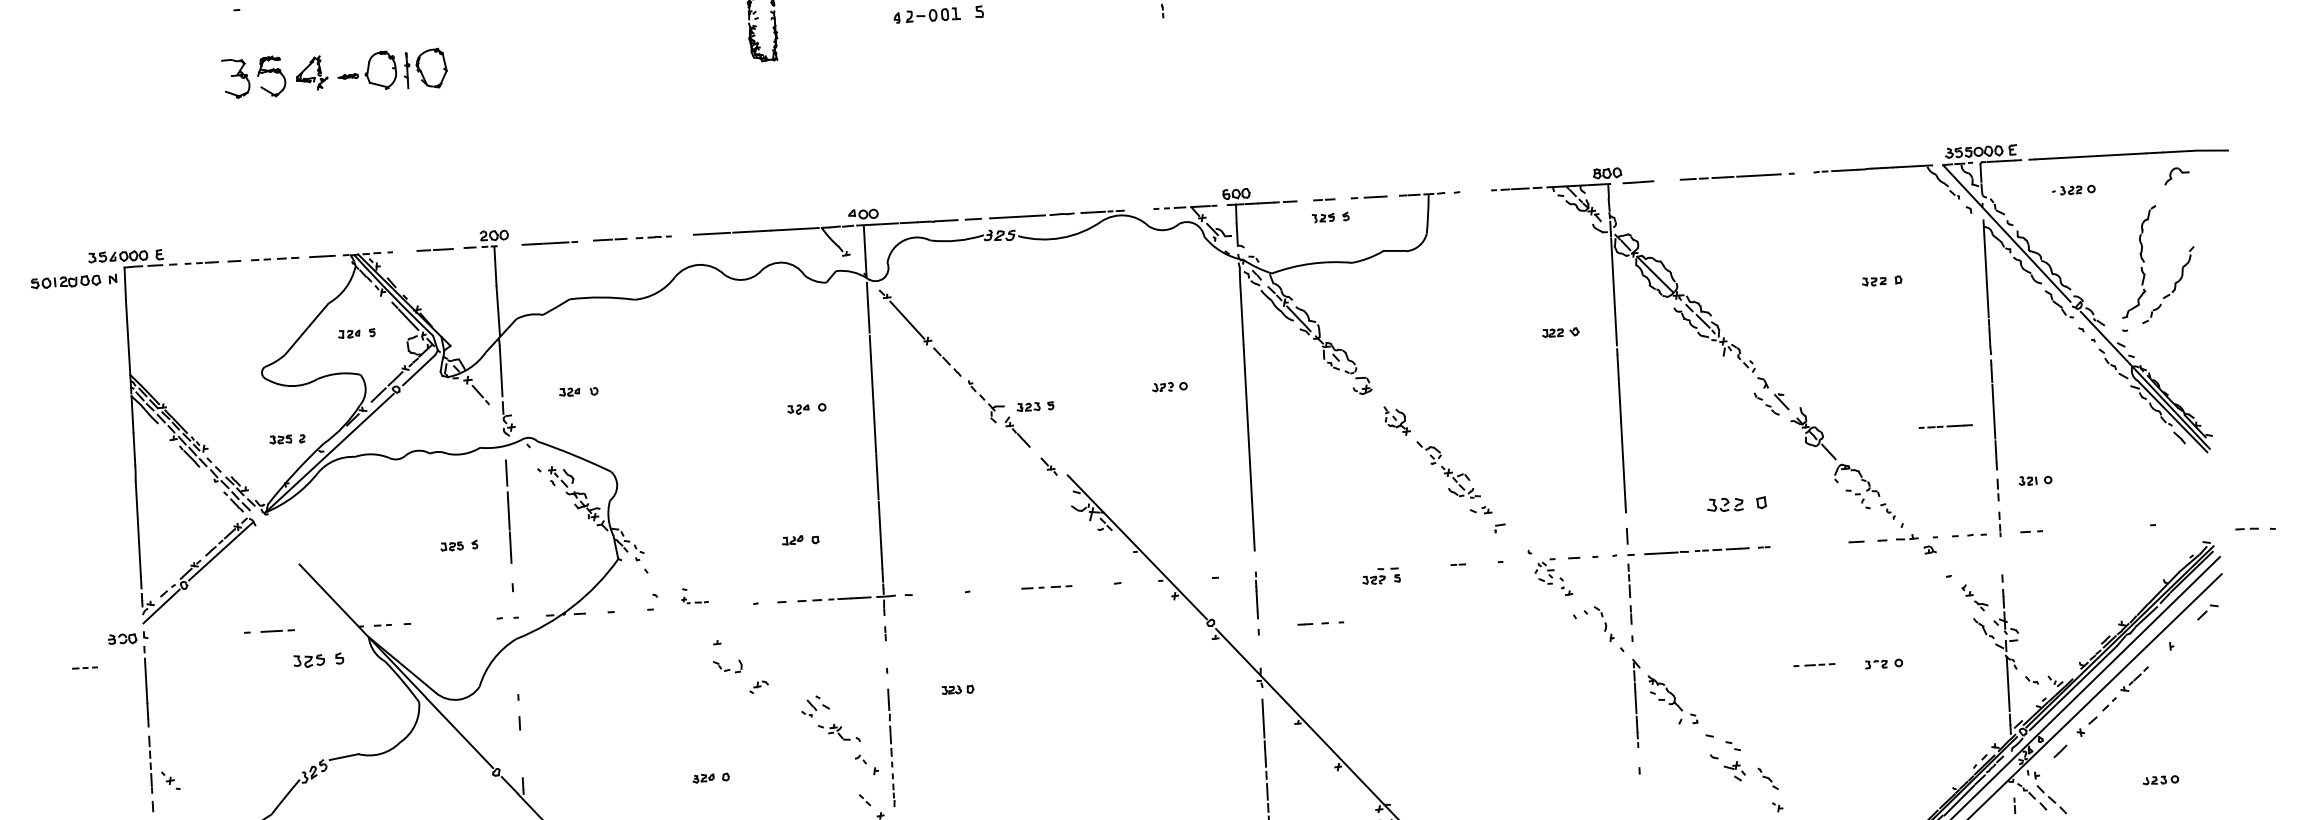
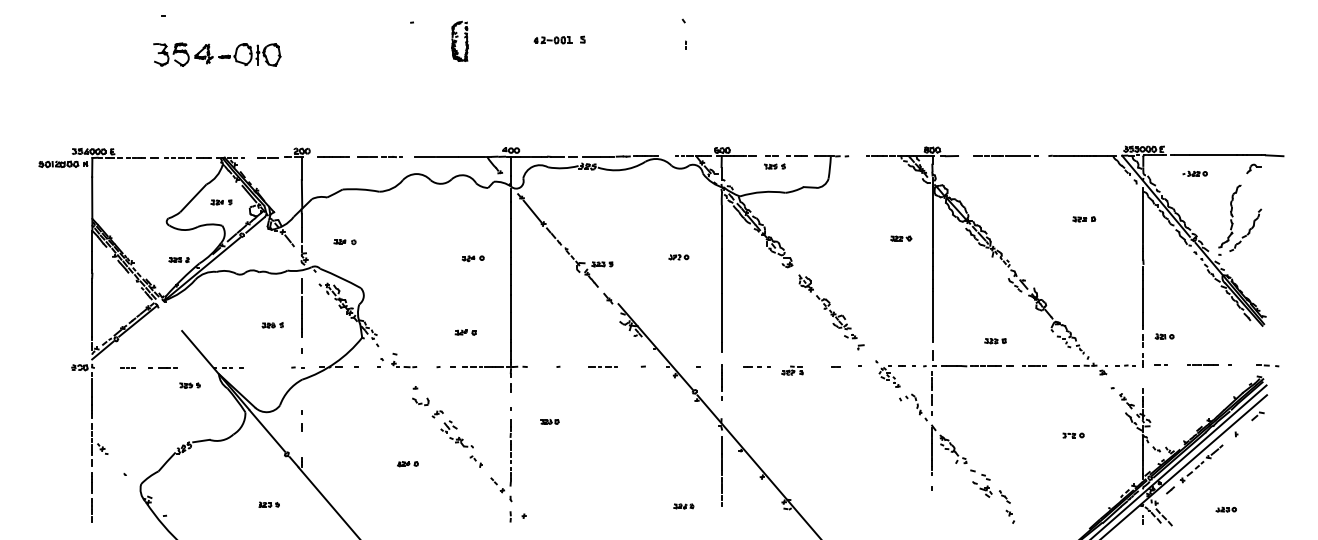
line: (1943, 425) -> (1201, 364), moved
part: (1737, 505) -> (995, 341), size x0.62
part: (2255, 528) -> (1267, 365), moved
part: (695, 595) -> (404, 360), size x1.67
line: (1321, 623) -> (757, 366), moved
part: (317, 660) -> (189, 385), size x0.71
line: (1814, 664) -> (1034, 365), moved
line: (84, 667) -> (127, 367), moved
part: (839, 734) -> (461, 443), moved

